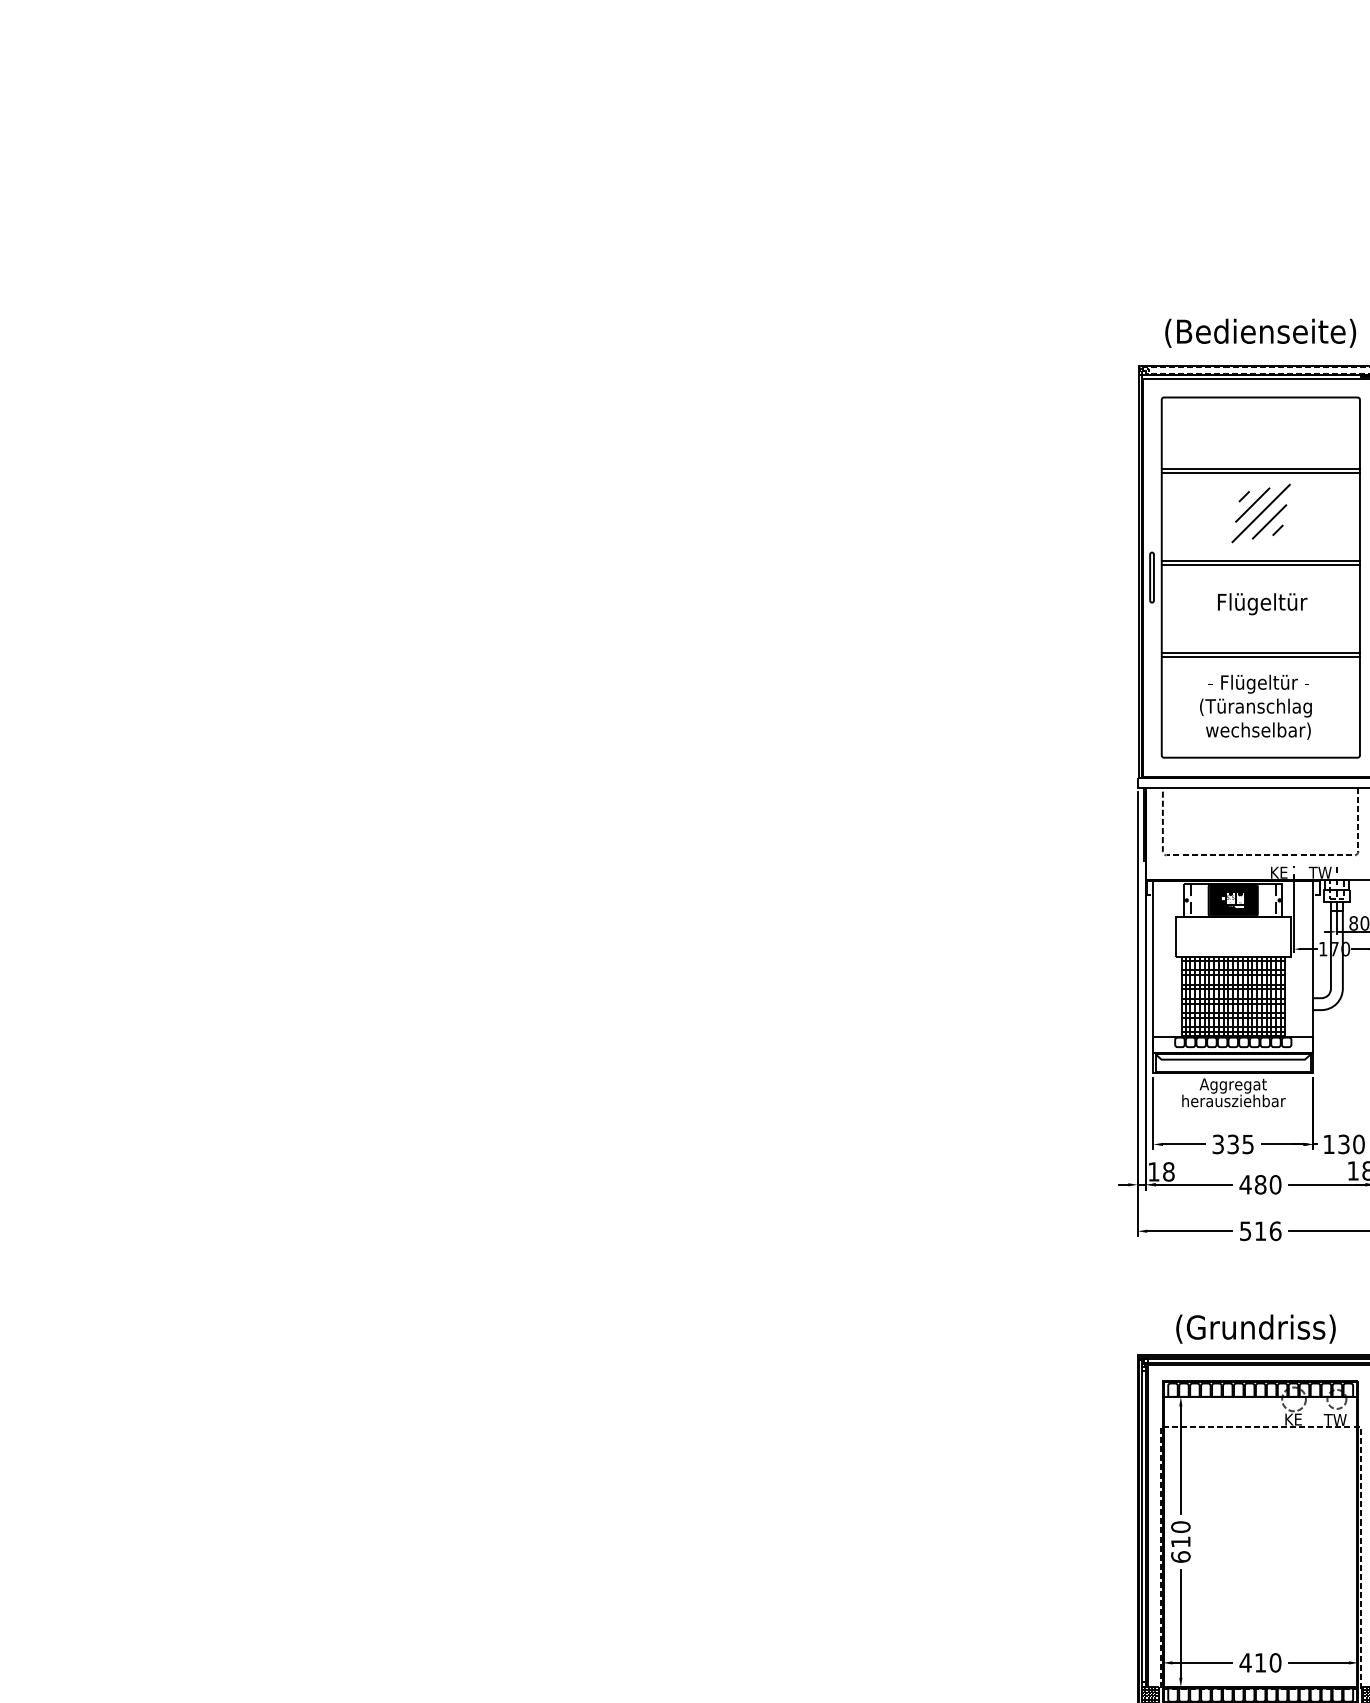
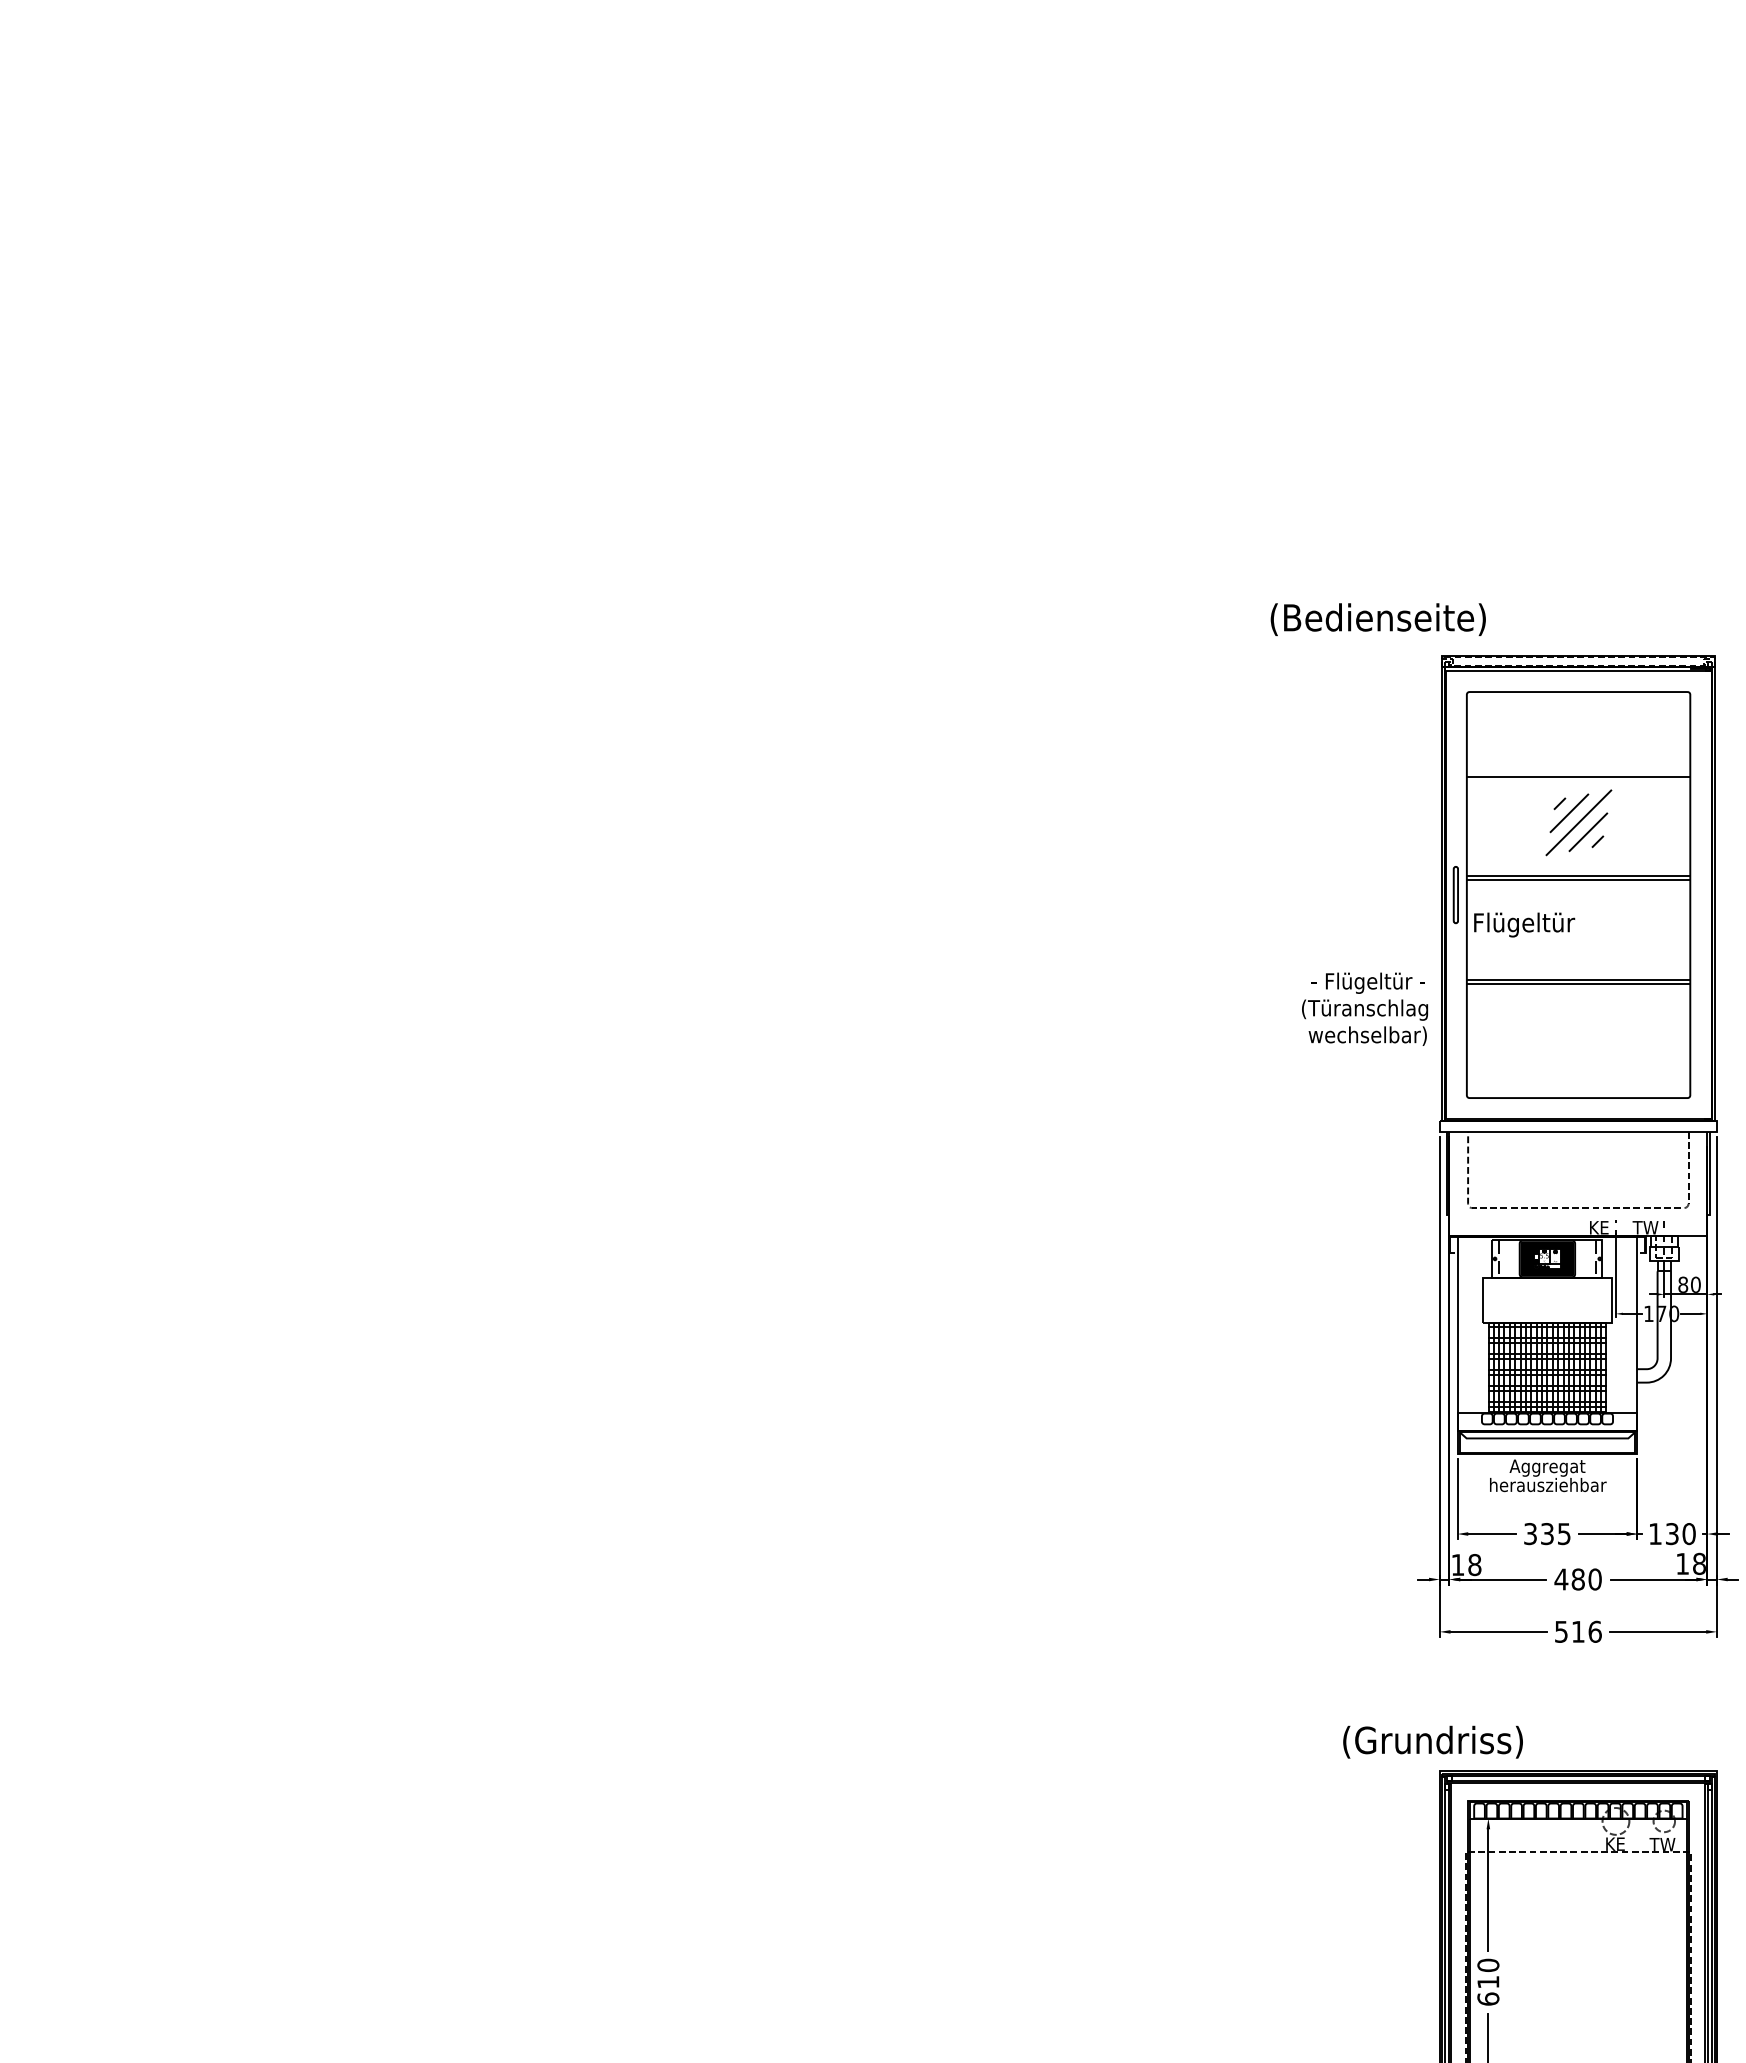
text: (1259, 333) -> (1377, 619), moved
line: (1260, 468) -> (1578, 772), removed
text: (1262, 603) -> (1524, 924), moved
text: (1255, 706) -> (1364, 1008), moved
text: (1255, 1328) -> (1432, 1741), moved

